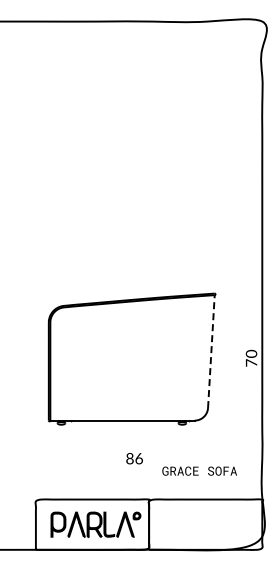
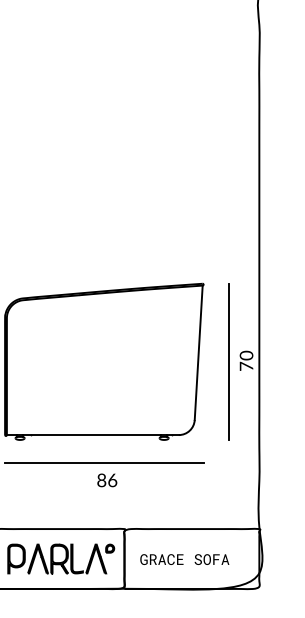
line: (211, 351) -> (198, 352), dashed -> solid
line: (236, 359) -> (228, 362), added
line: (131, 444) -> (103, 463), added
text: (199, 470) -> (184, 558), moved

